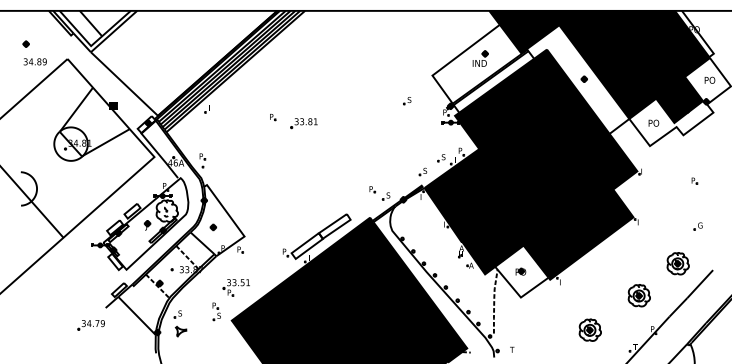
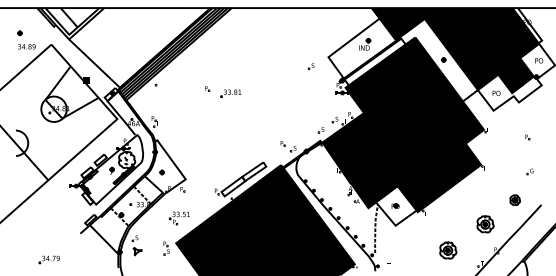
part: (406, 100) -> (310, 66), moved
part: (678, 264) -> (515, 200), size x0.6
part: (216, 311) -> (166, 248), moved
part: (90, 324) -> (48, 259), moved

